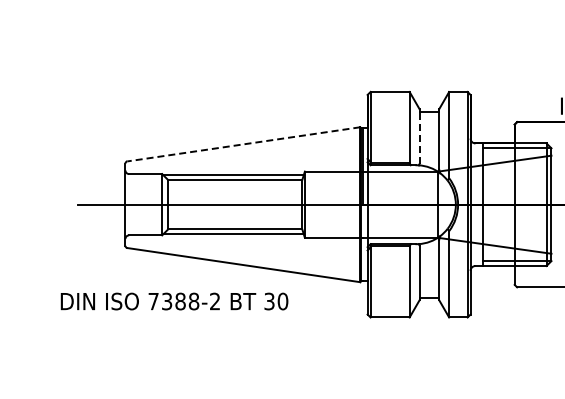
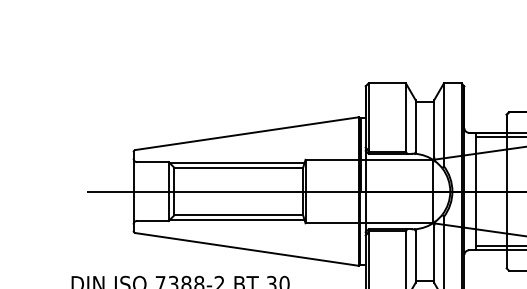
line: (419, 136) -> (415, 126), dashed -> solid
line: (243, 144) -> (246, 133), dashed -> solid

